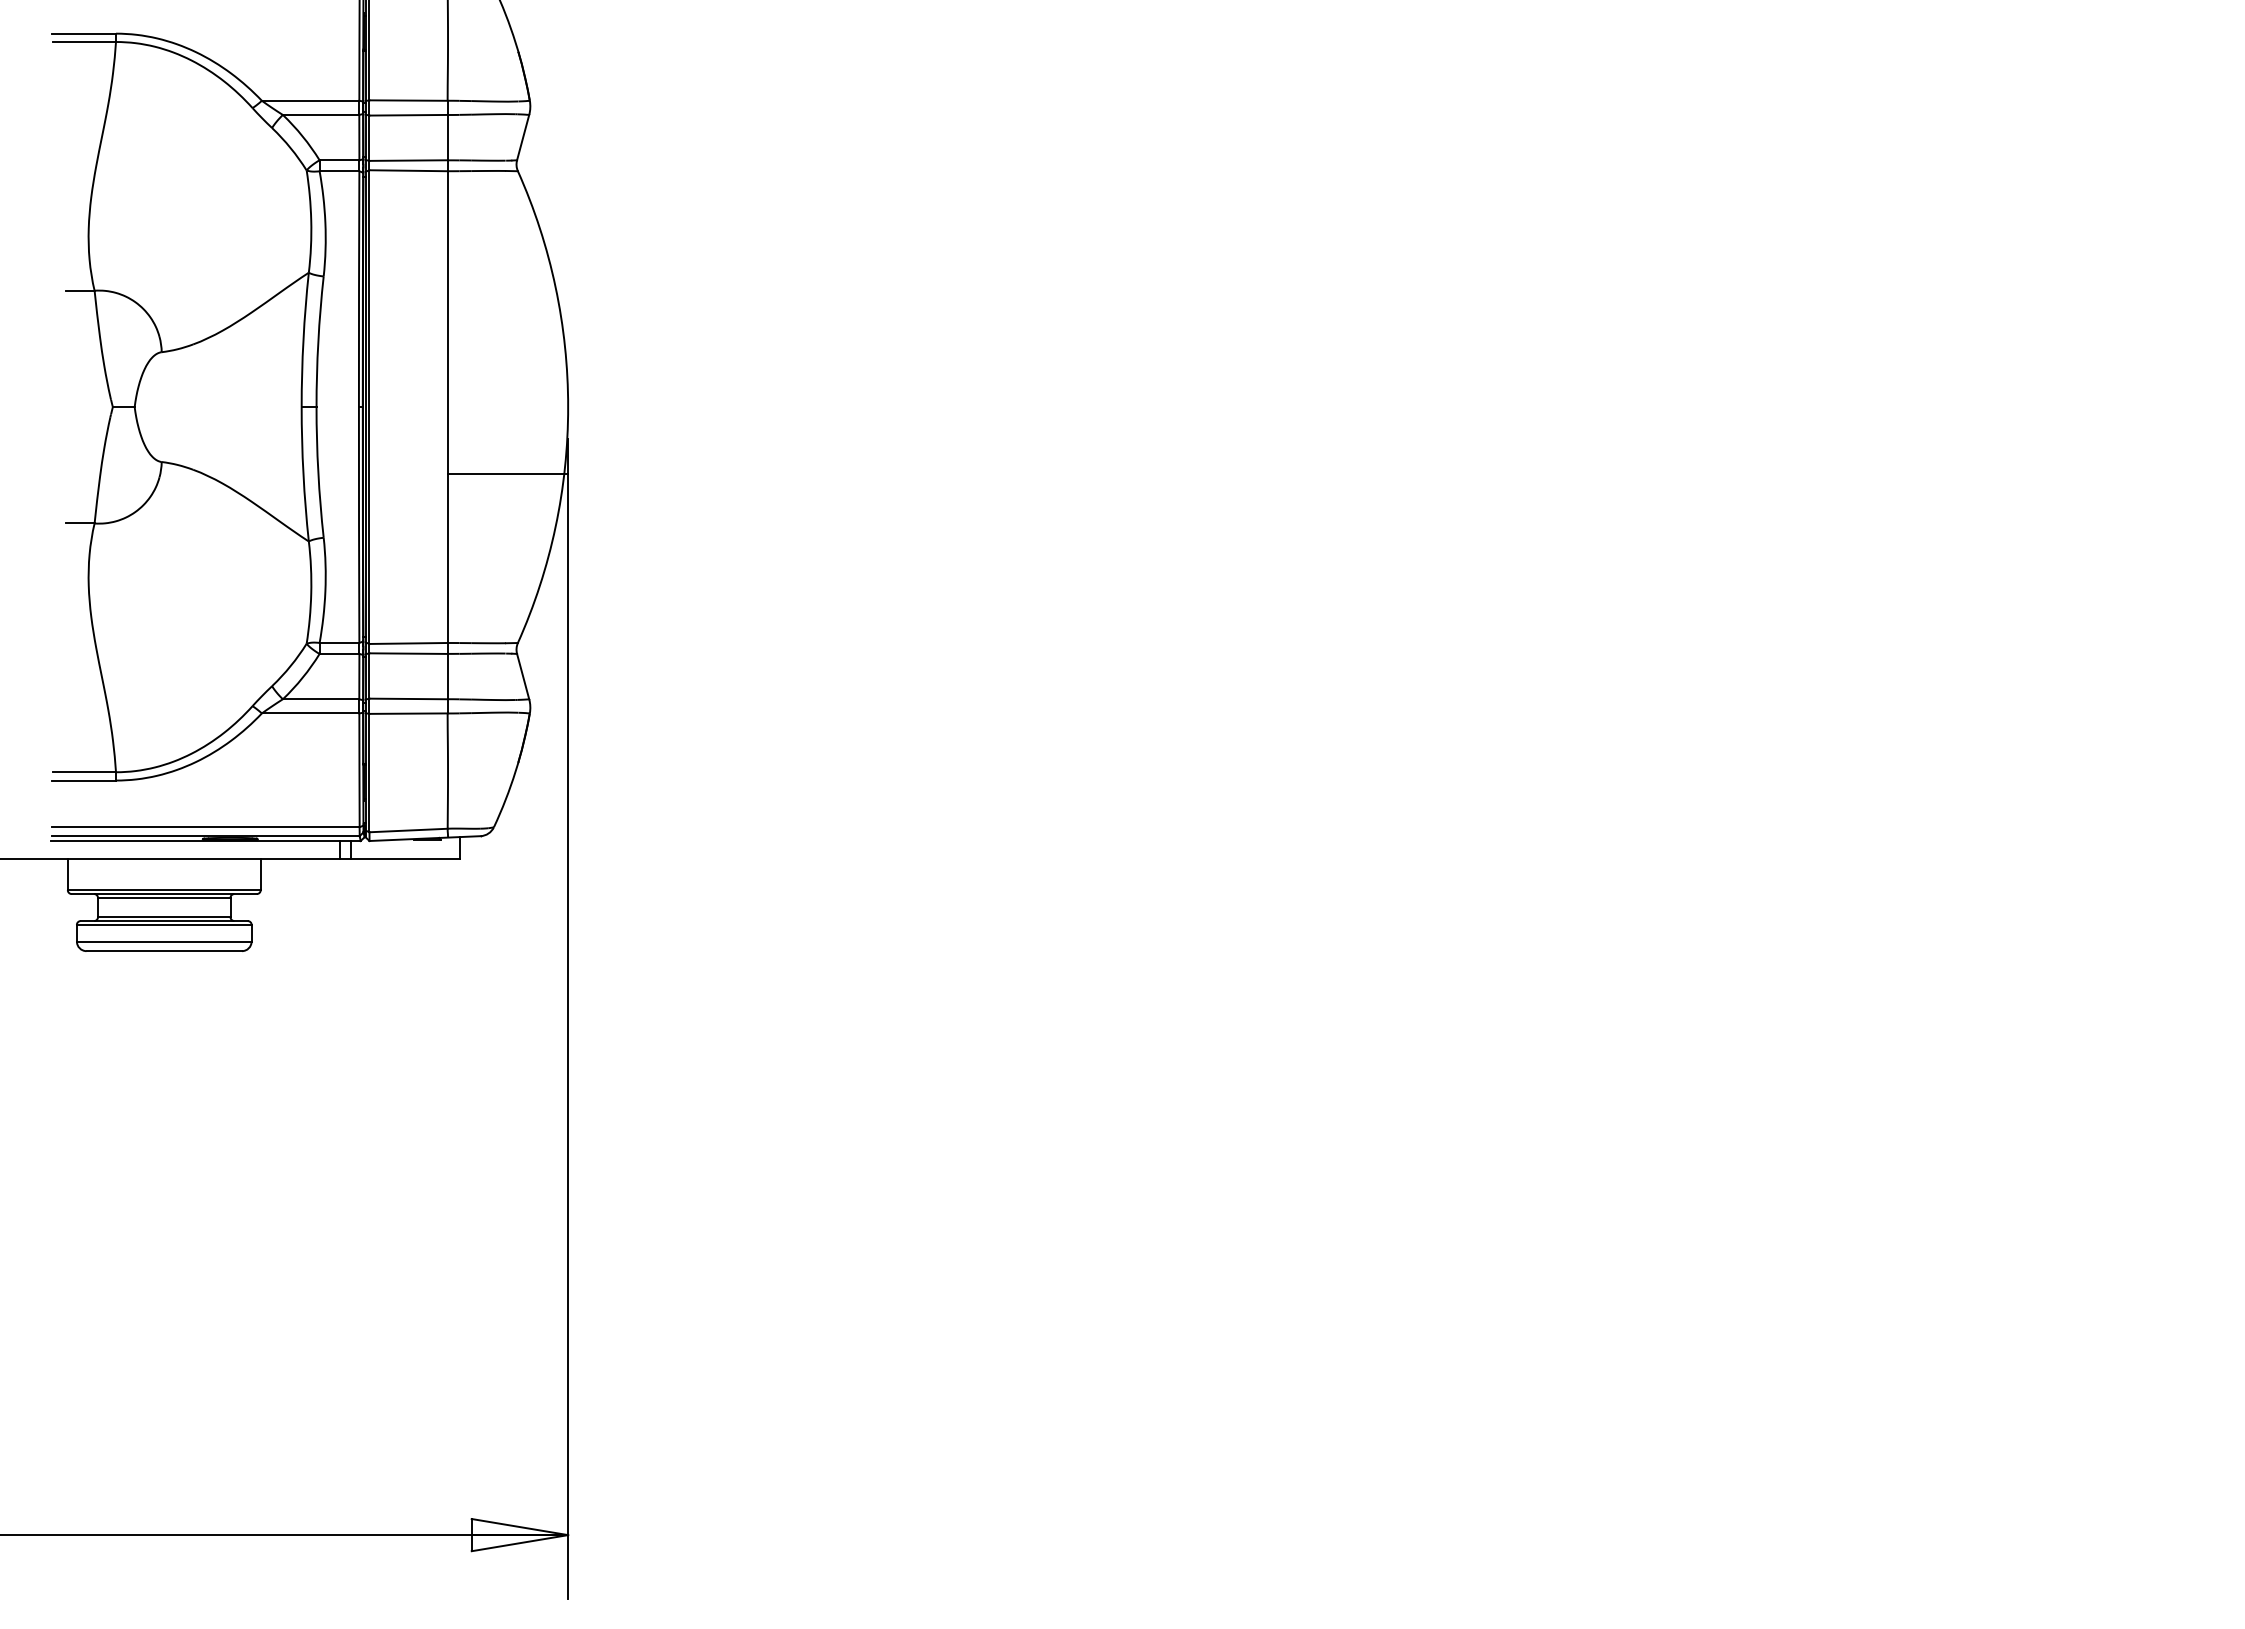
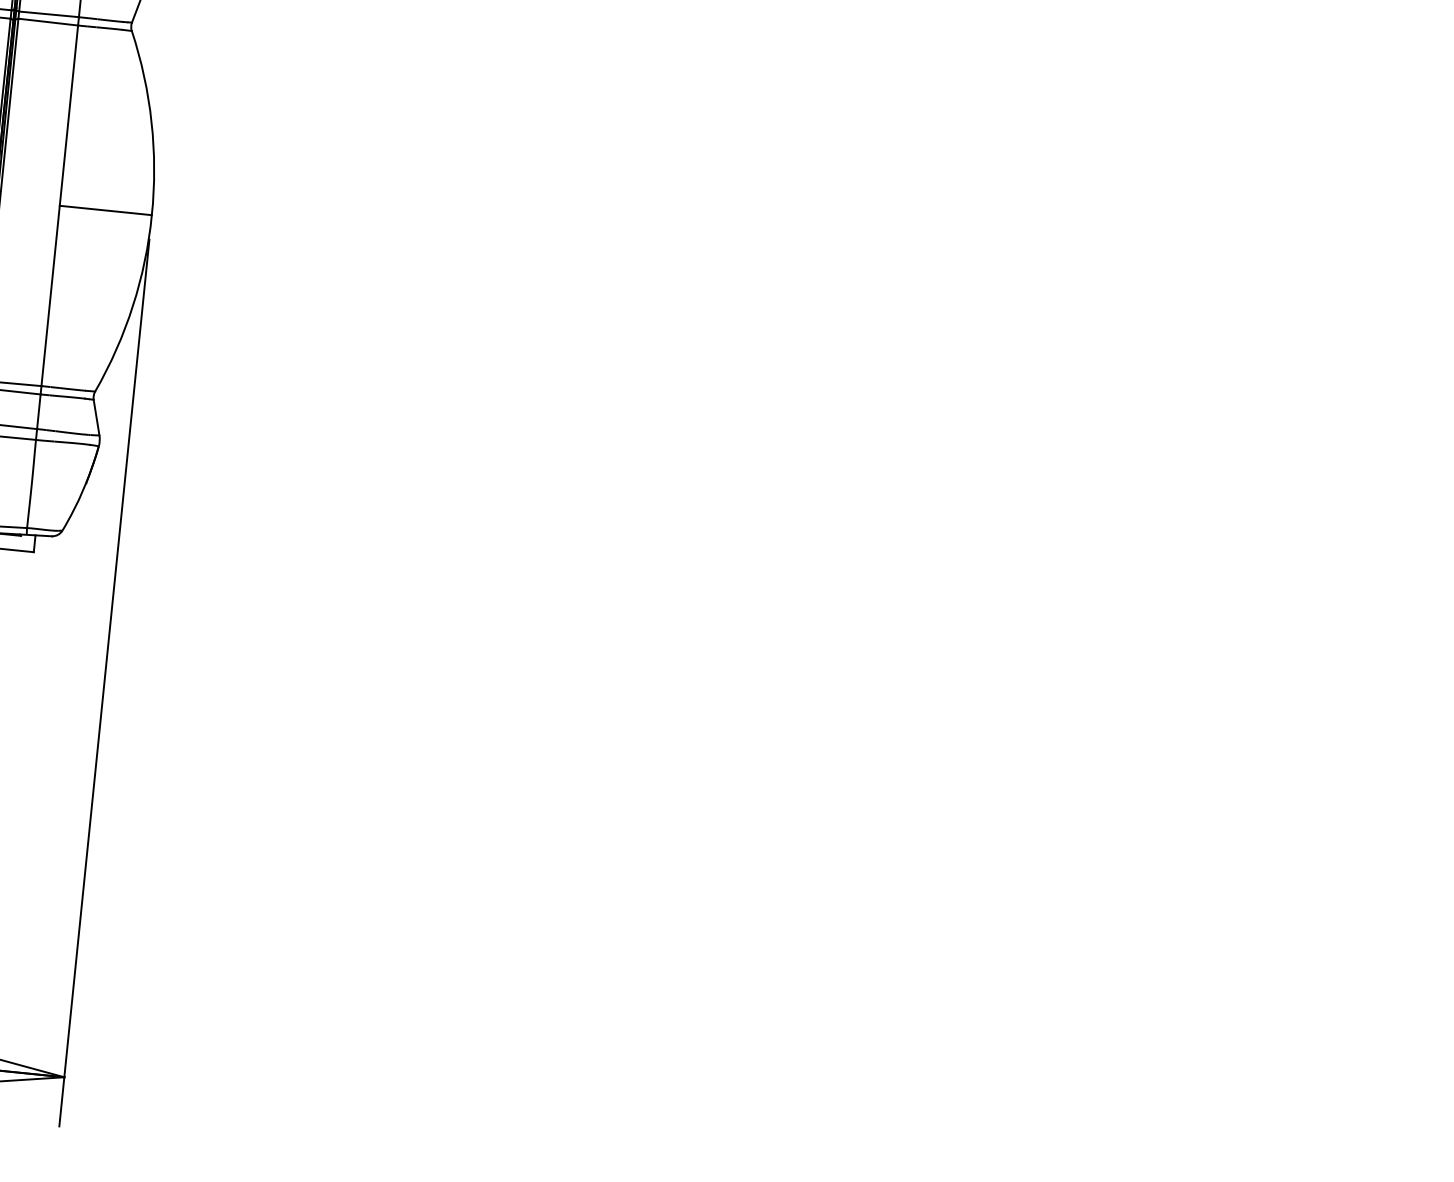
line: (507, 474) -> (105, 210), moved

